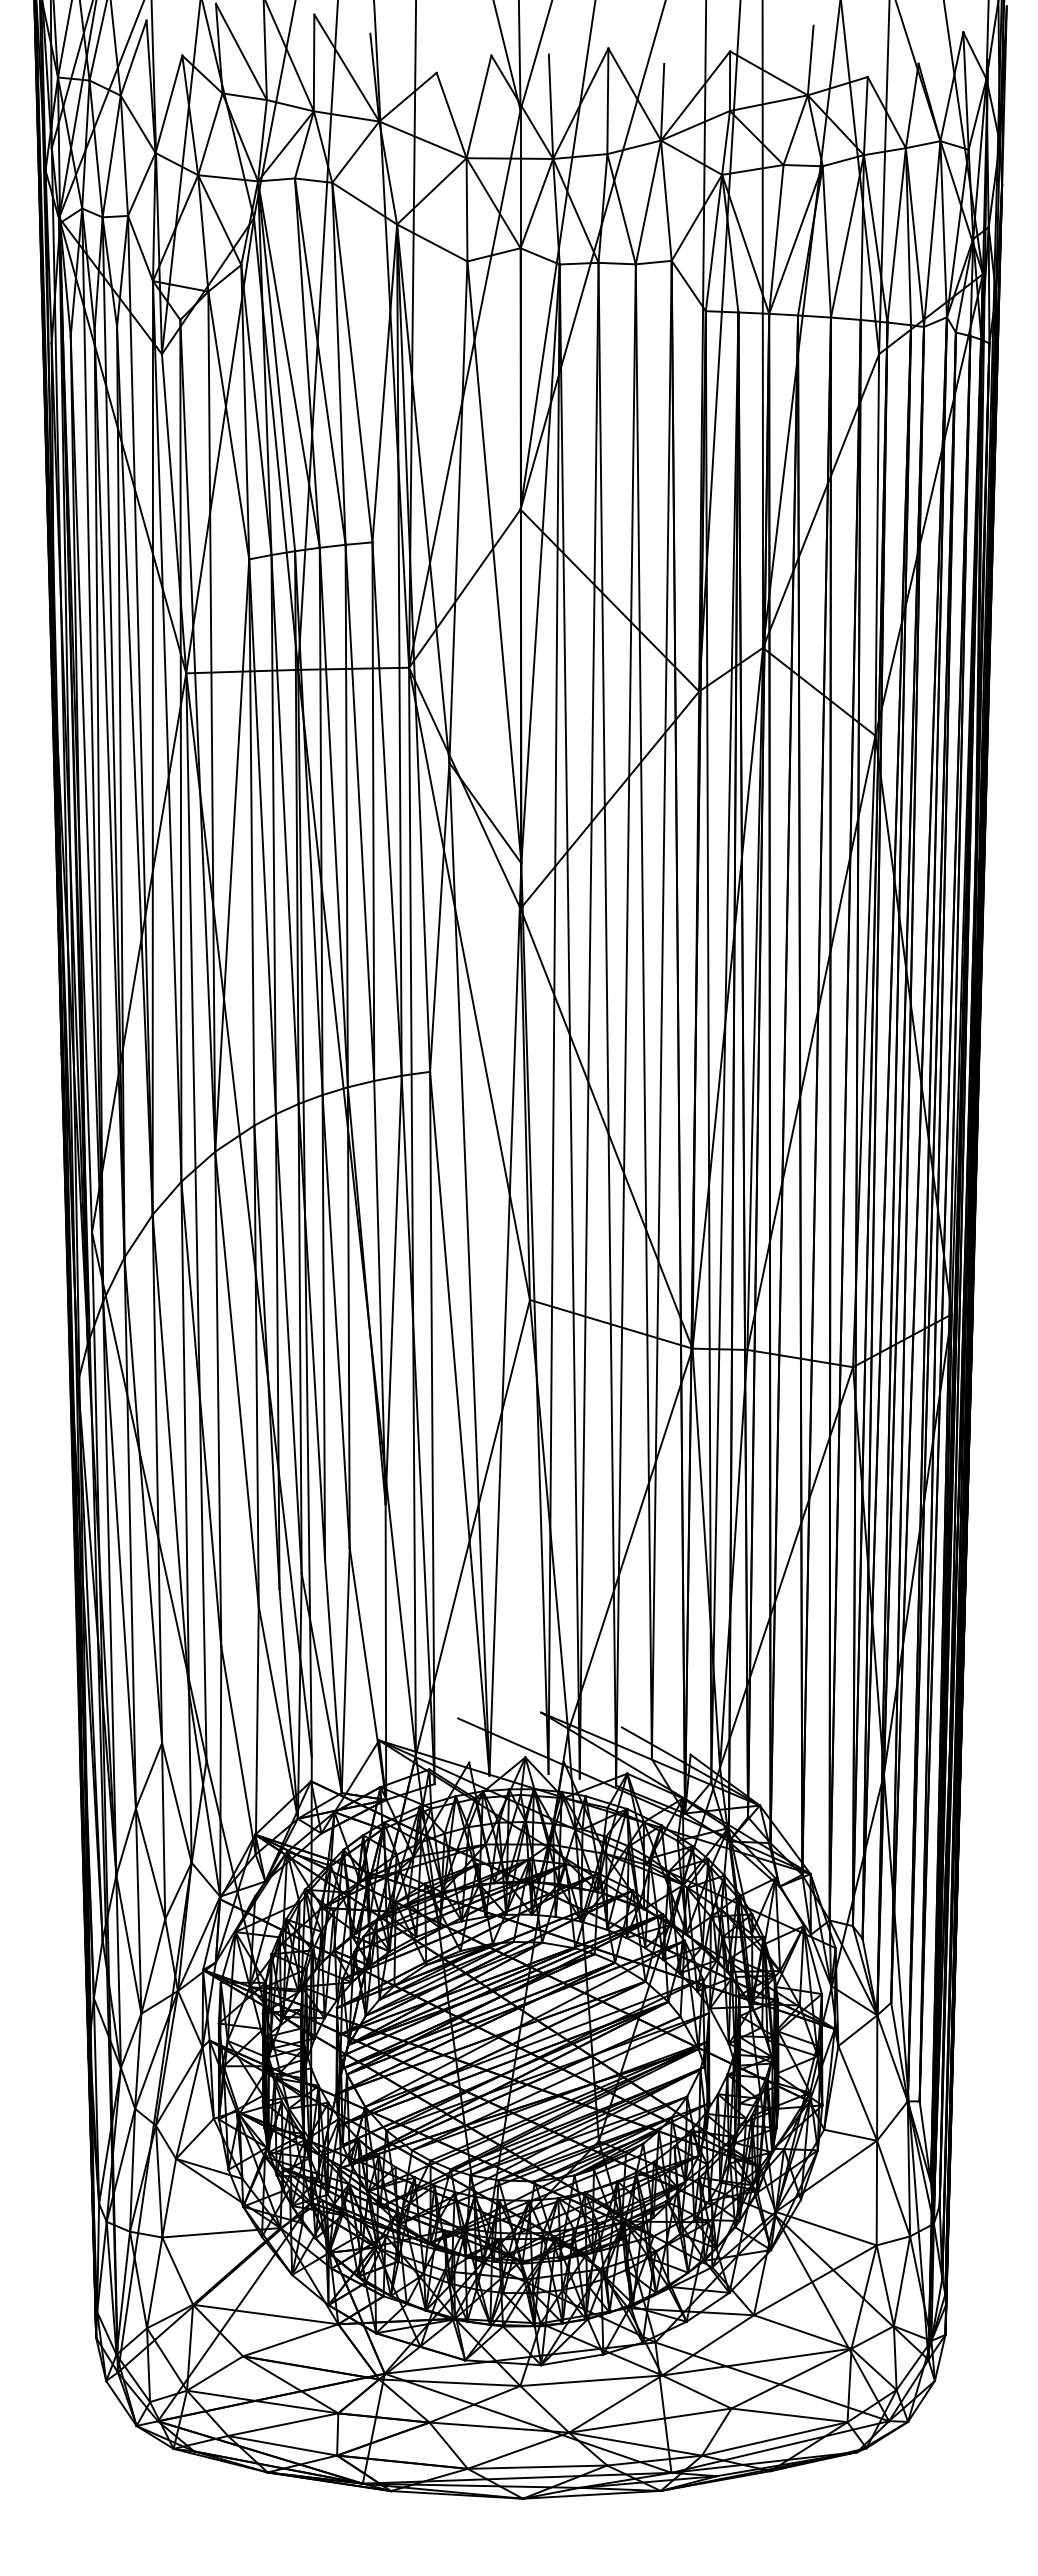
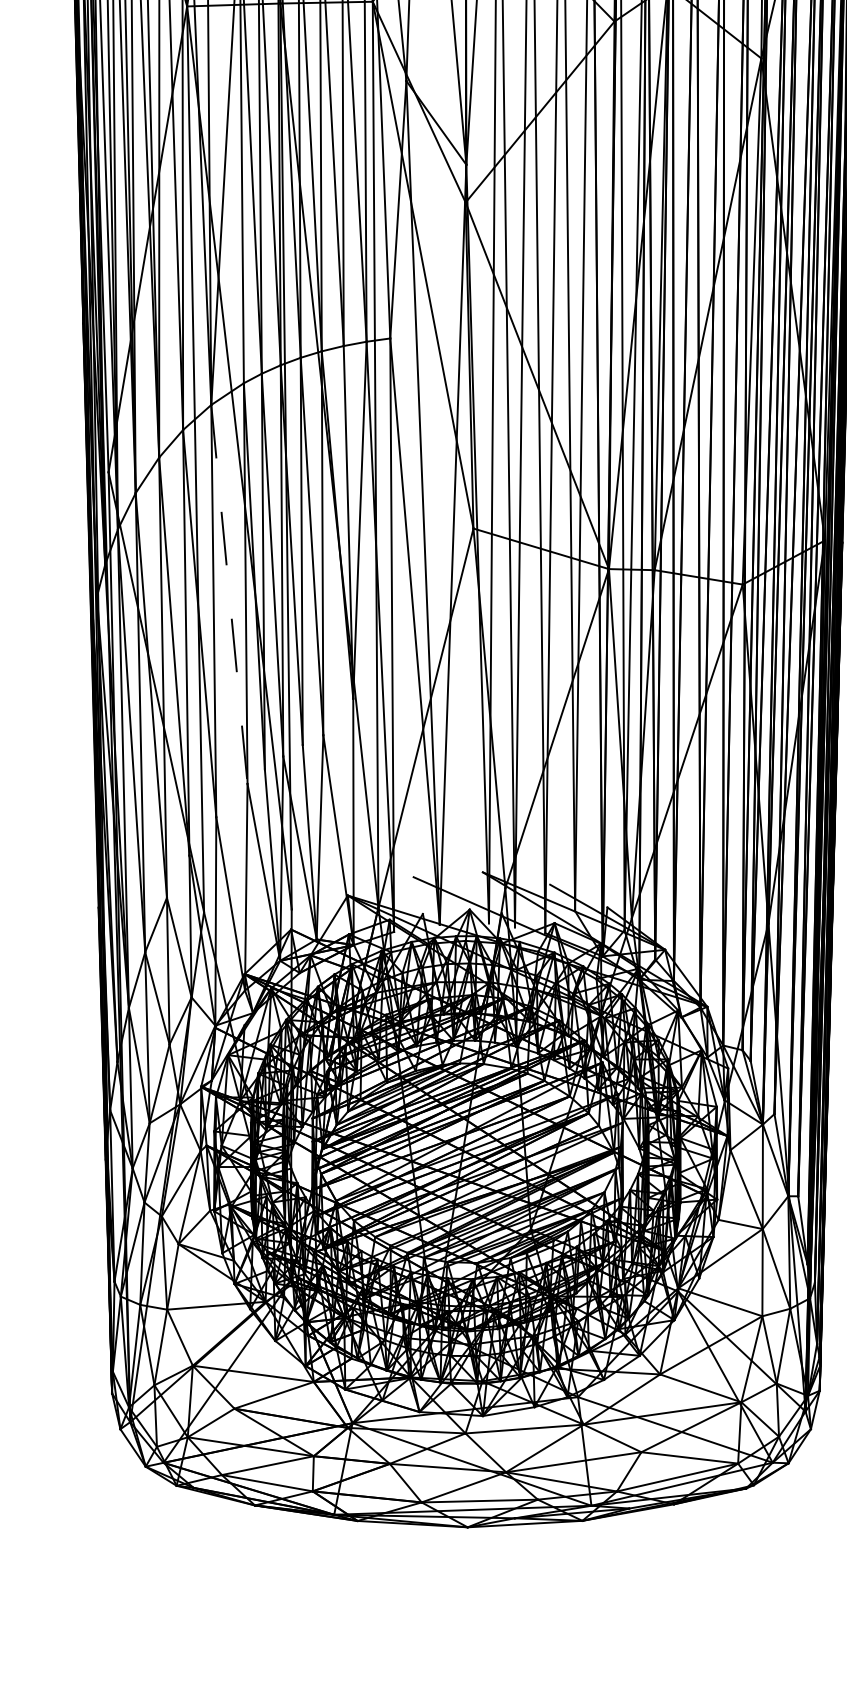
line: (237, 1379) -> (229, 594), solid -> dashed

